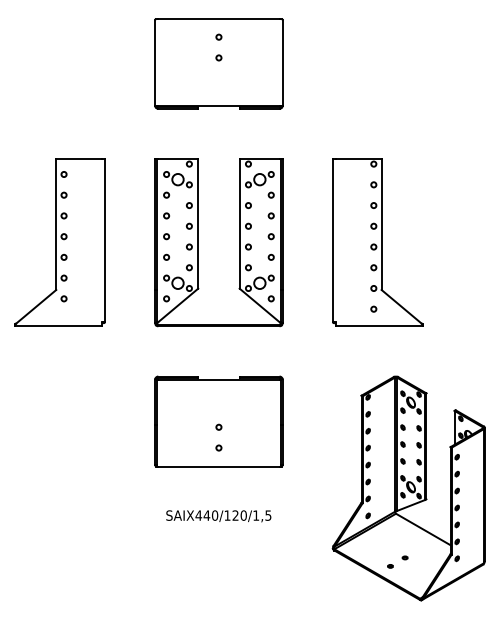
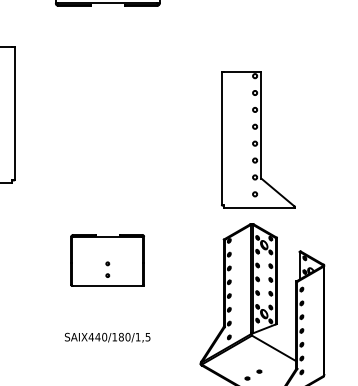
part: (198, 242) -> (91, 114), removed
part: (377, 242) -> (258, 139), moved
part: (218, 421) -> (107, 260), size x0.7
text: (235, 515) -> (121, 337), SAIX440/120/1,5 -> SAIX440/180/1,5

